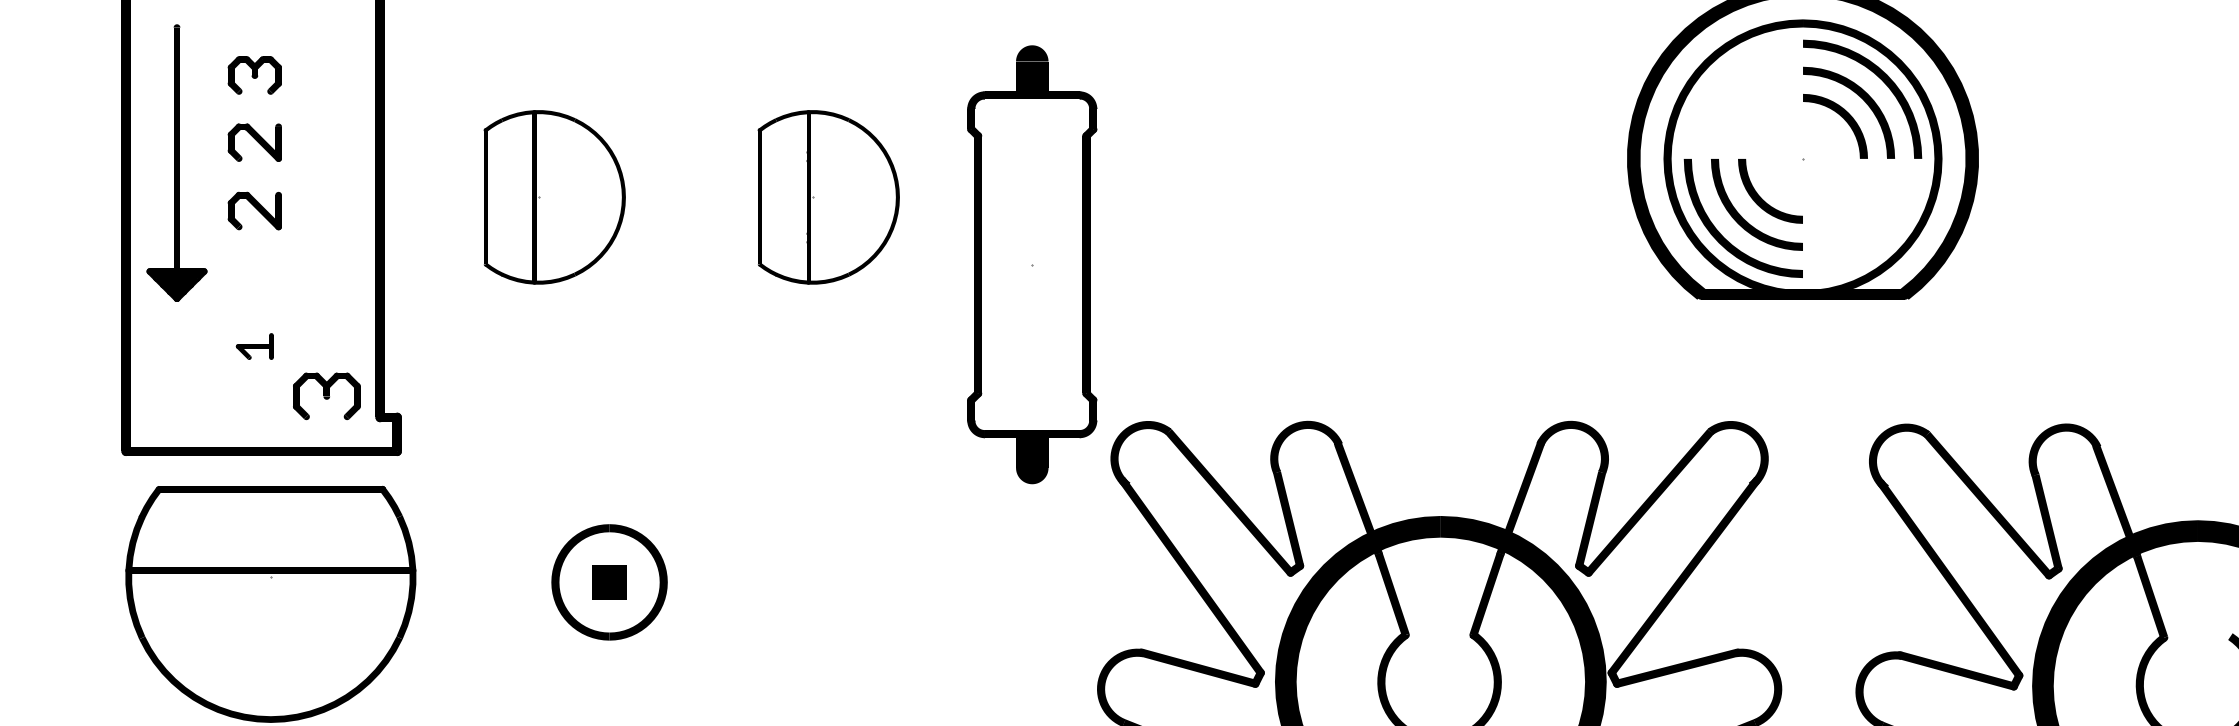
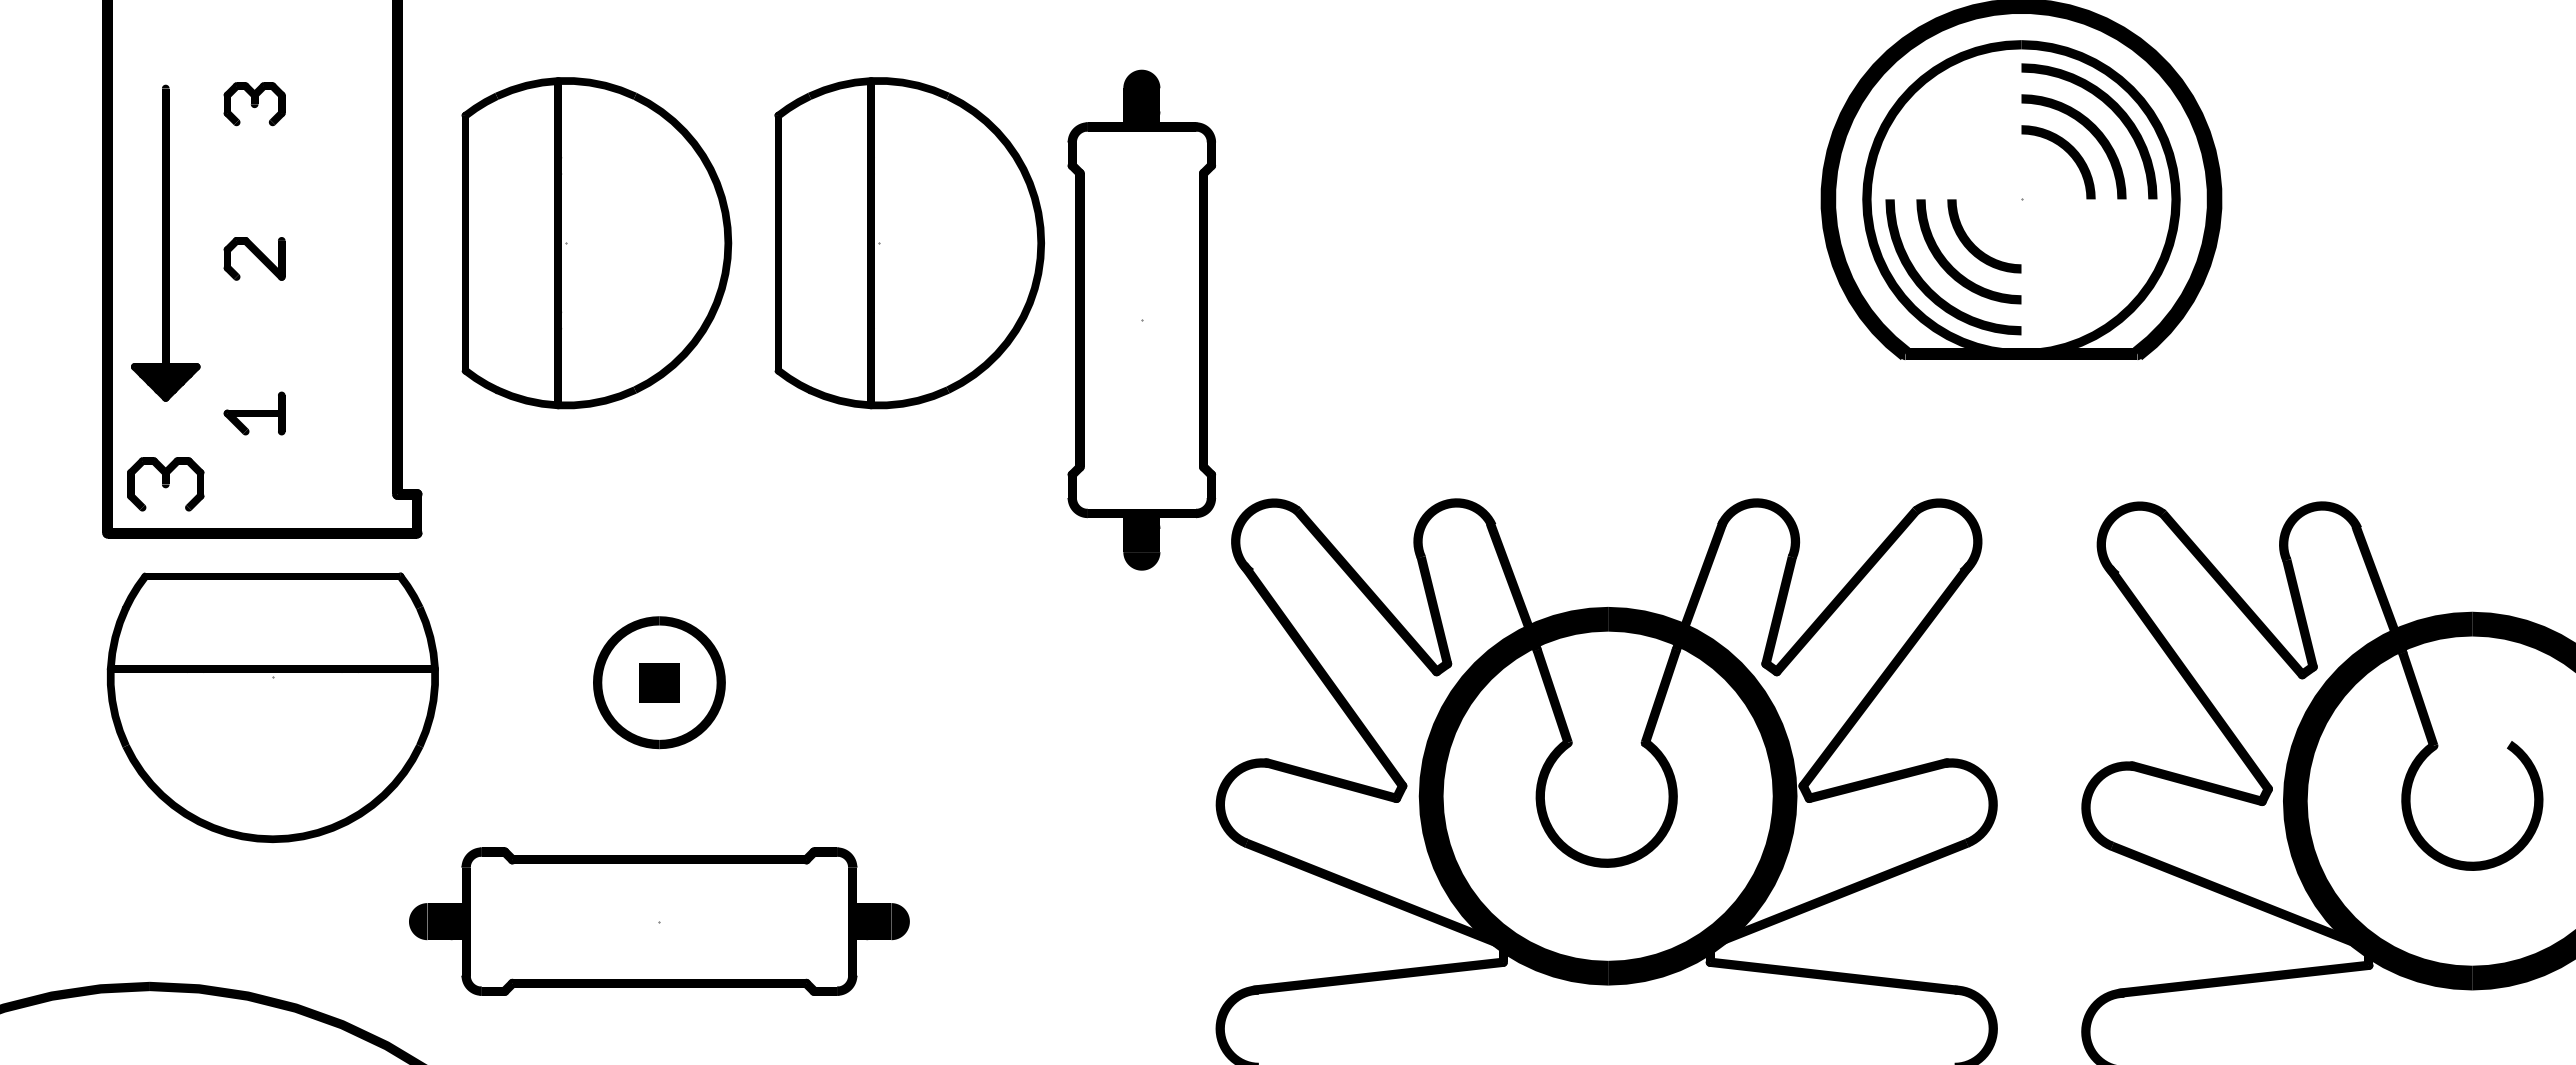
part: (254, 142) -> (254, 180), removed
part: (176, 162) -> (165, 242), moved
part: (554, 197) -> (596, 243), size x1.67
part: (828, 197) -> (909, 243), size x1.67
part: (254, 346) -> (254, 413), size x1.43
part: (326, 396) -> (165, 484), moved

